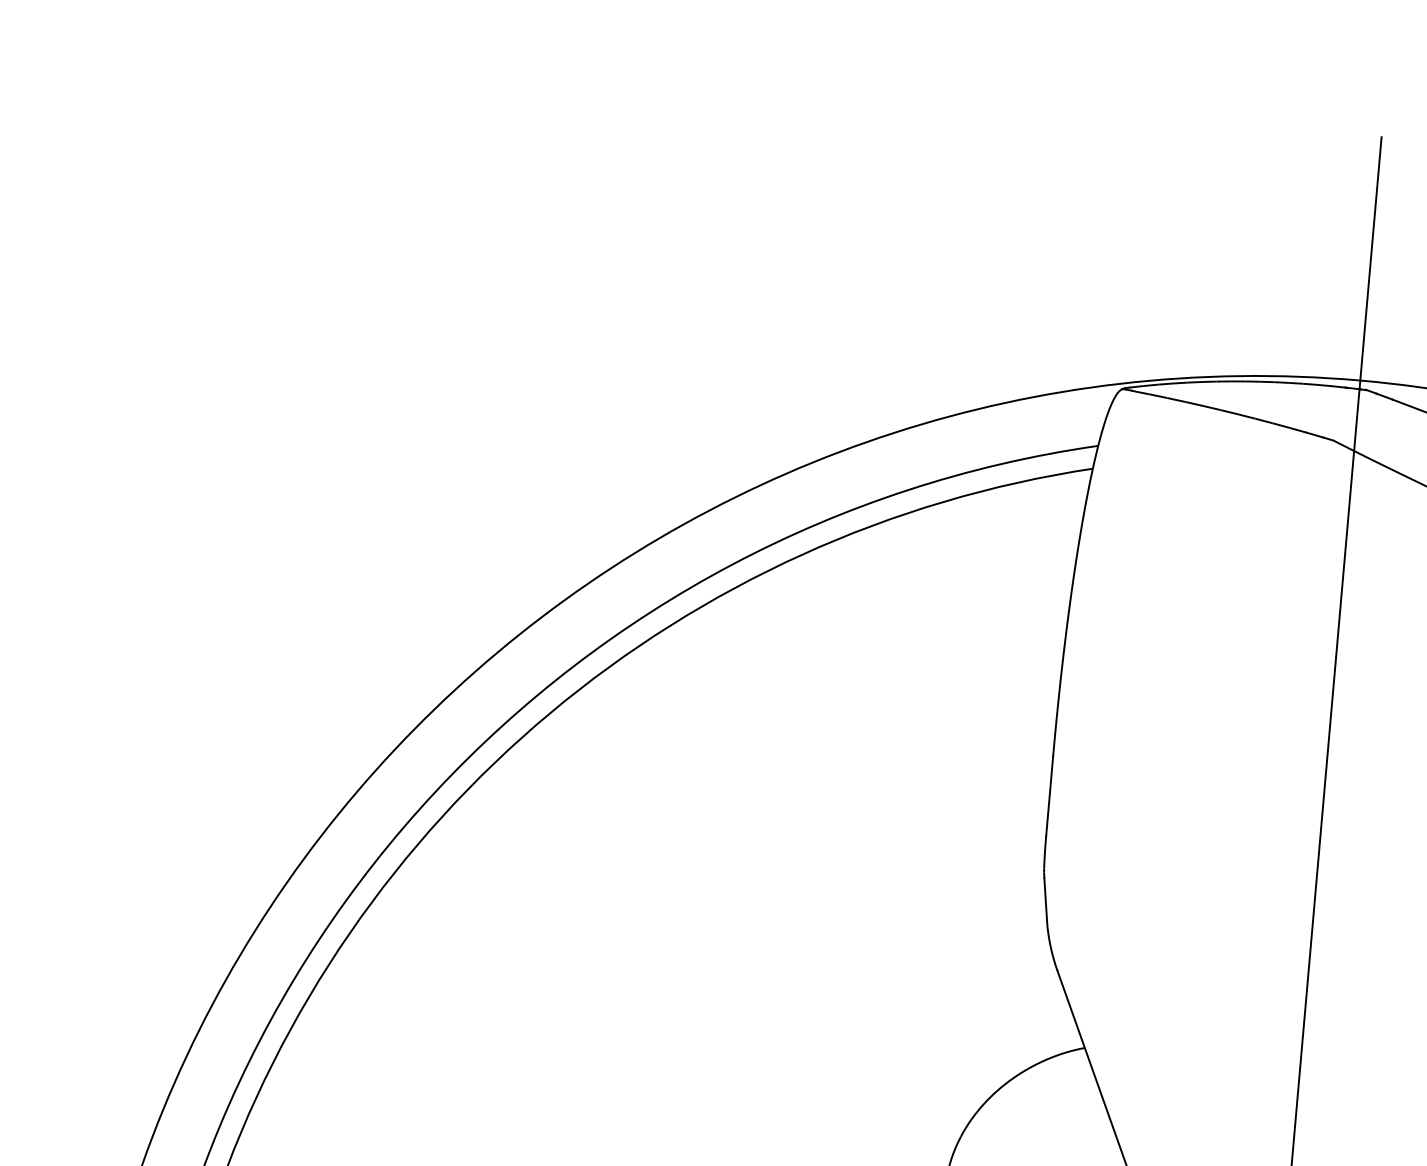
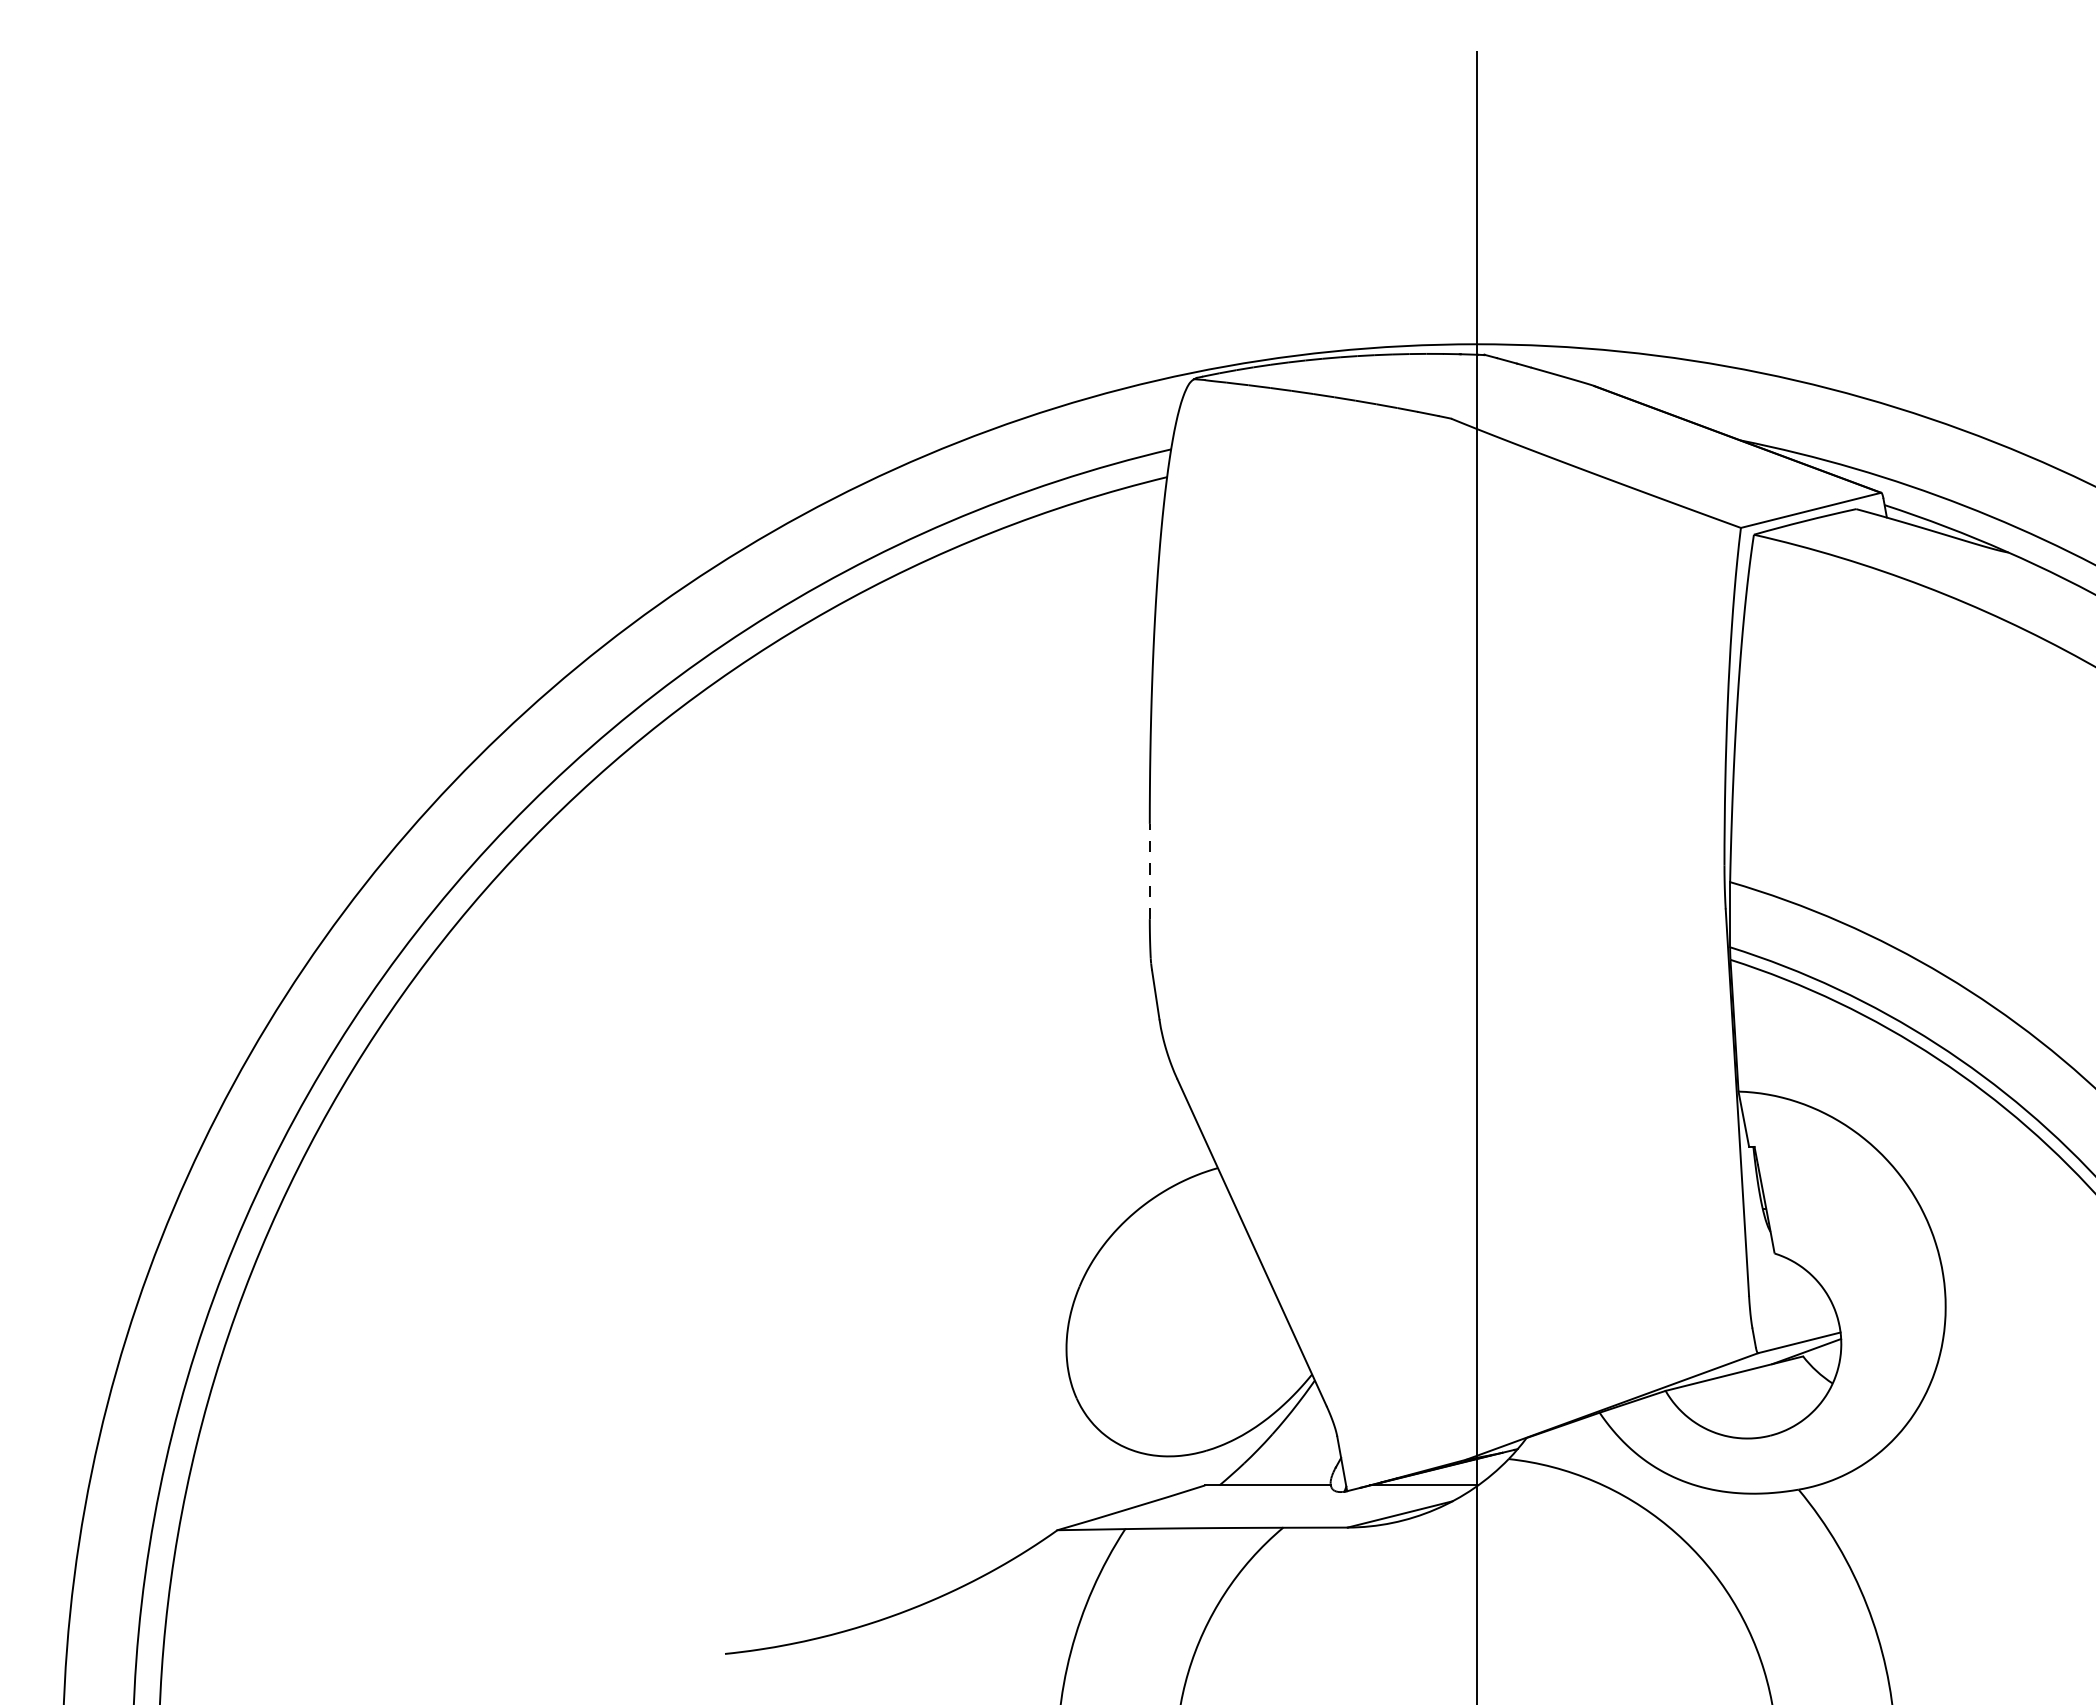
line: (1049, 795) -> (1149, 871), solid -> dashed

